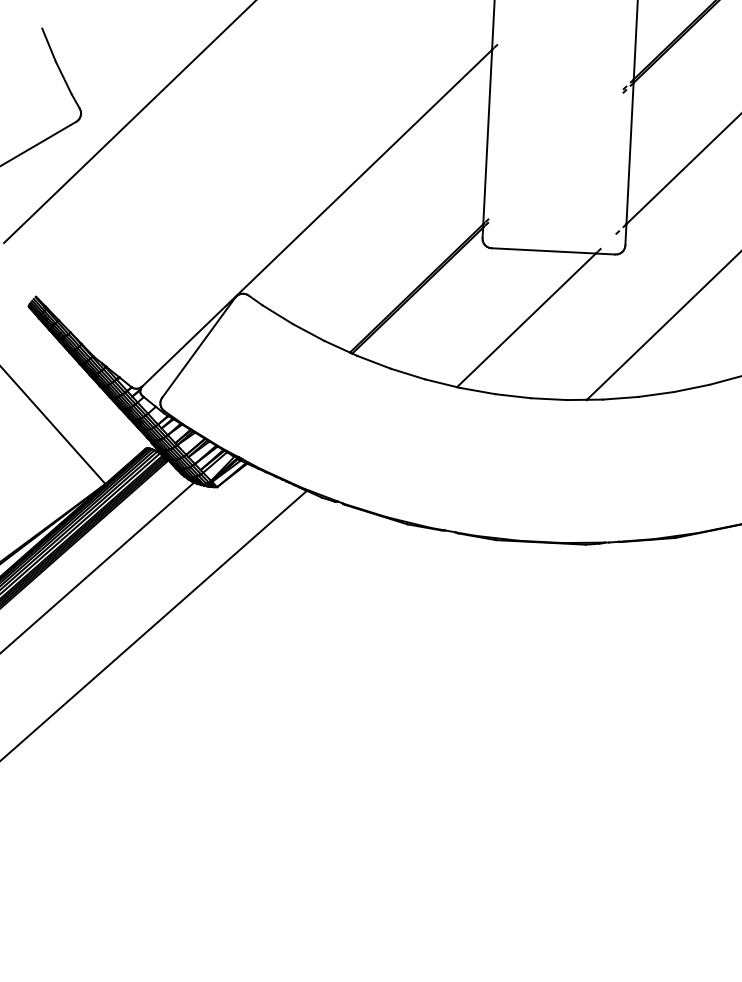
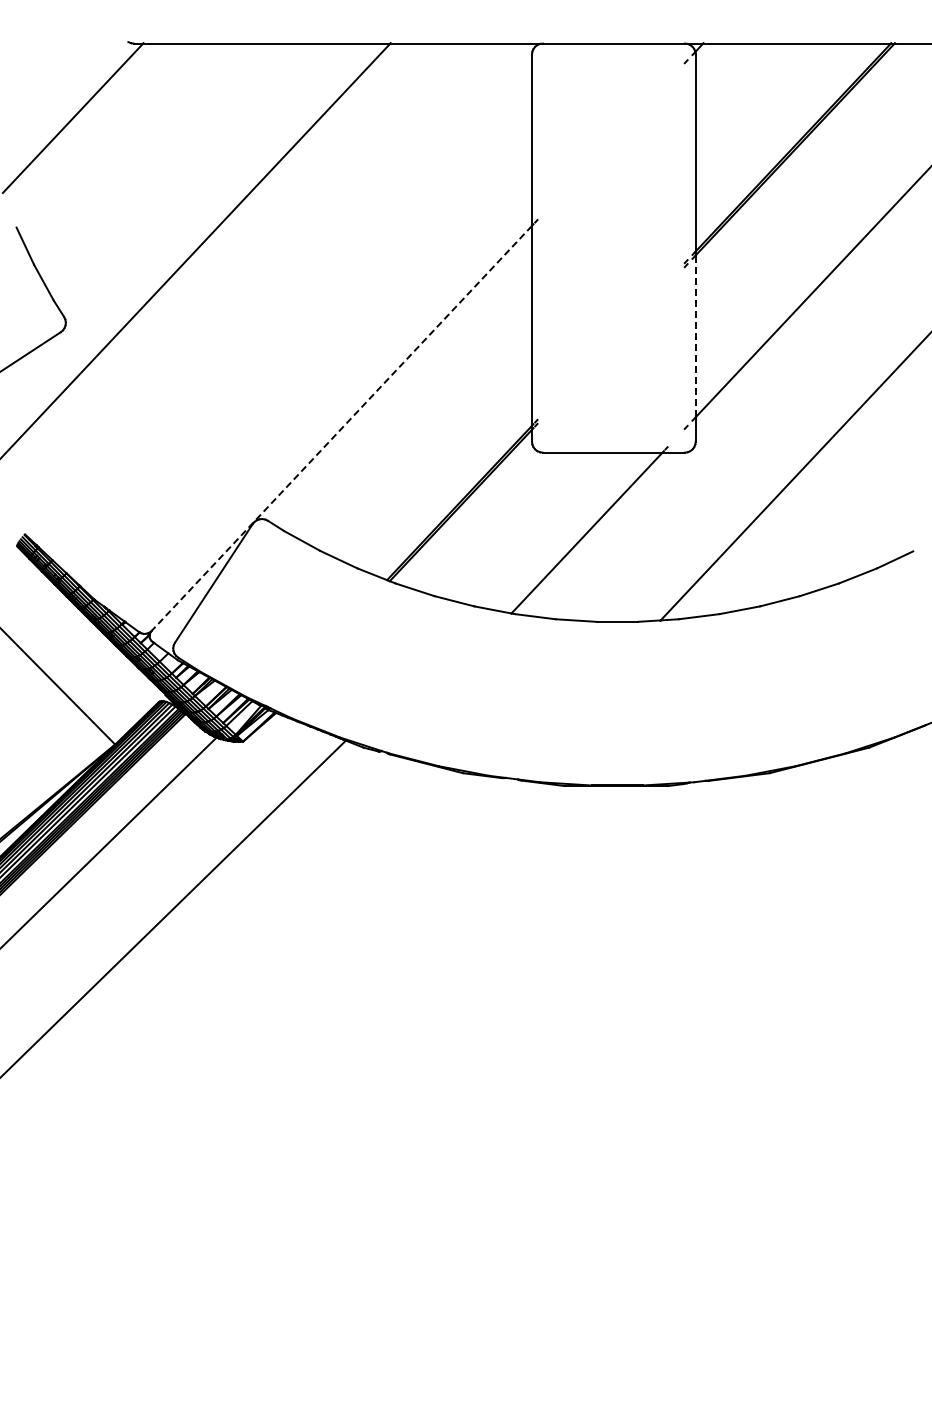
line: (629, 153) -> (695, 336), solid -> dashed
line: (316, 218) -> (341, 428), solid -> dashed

